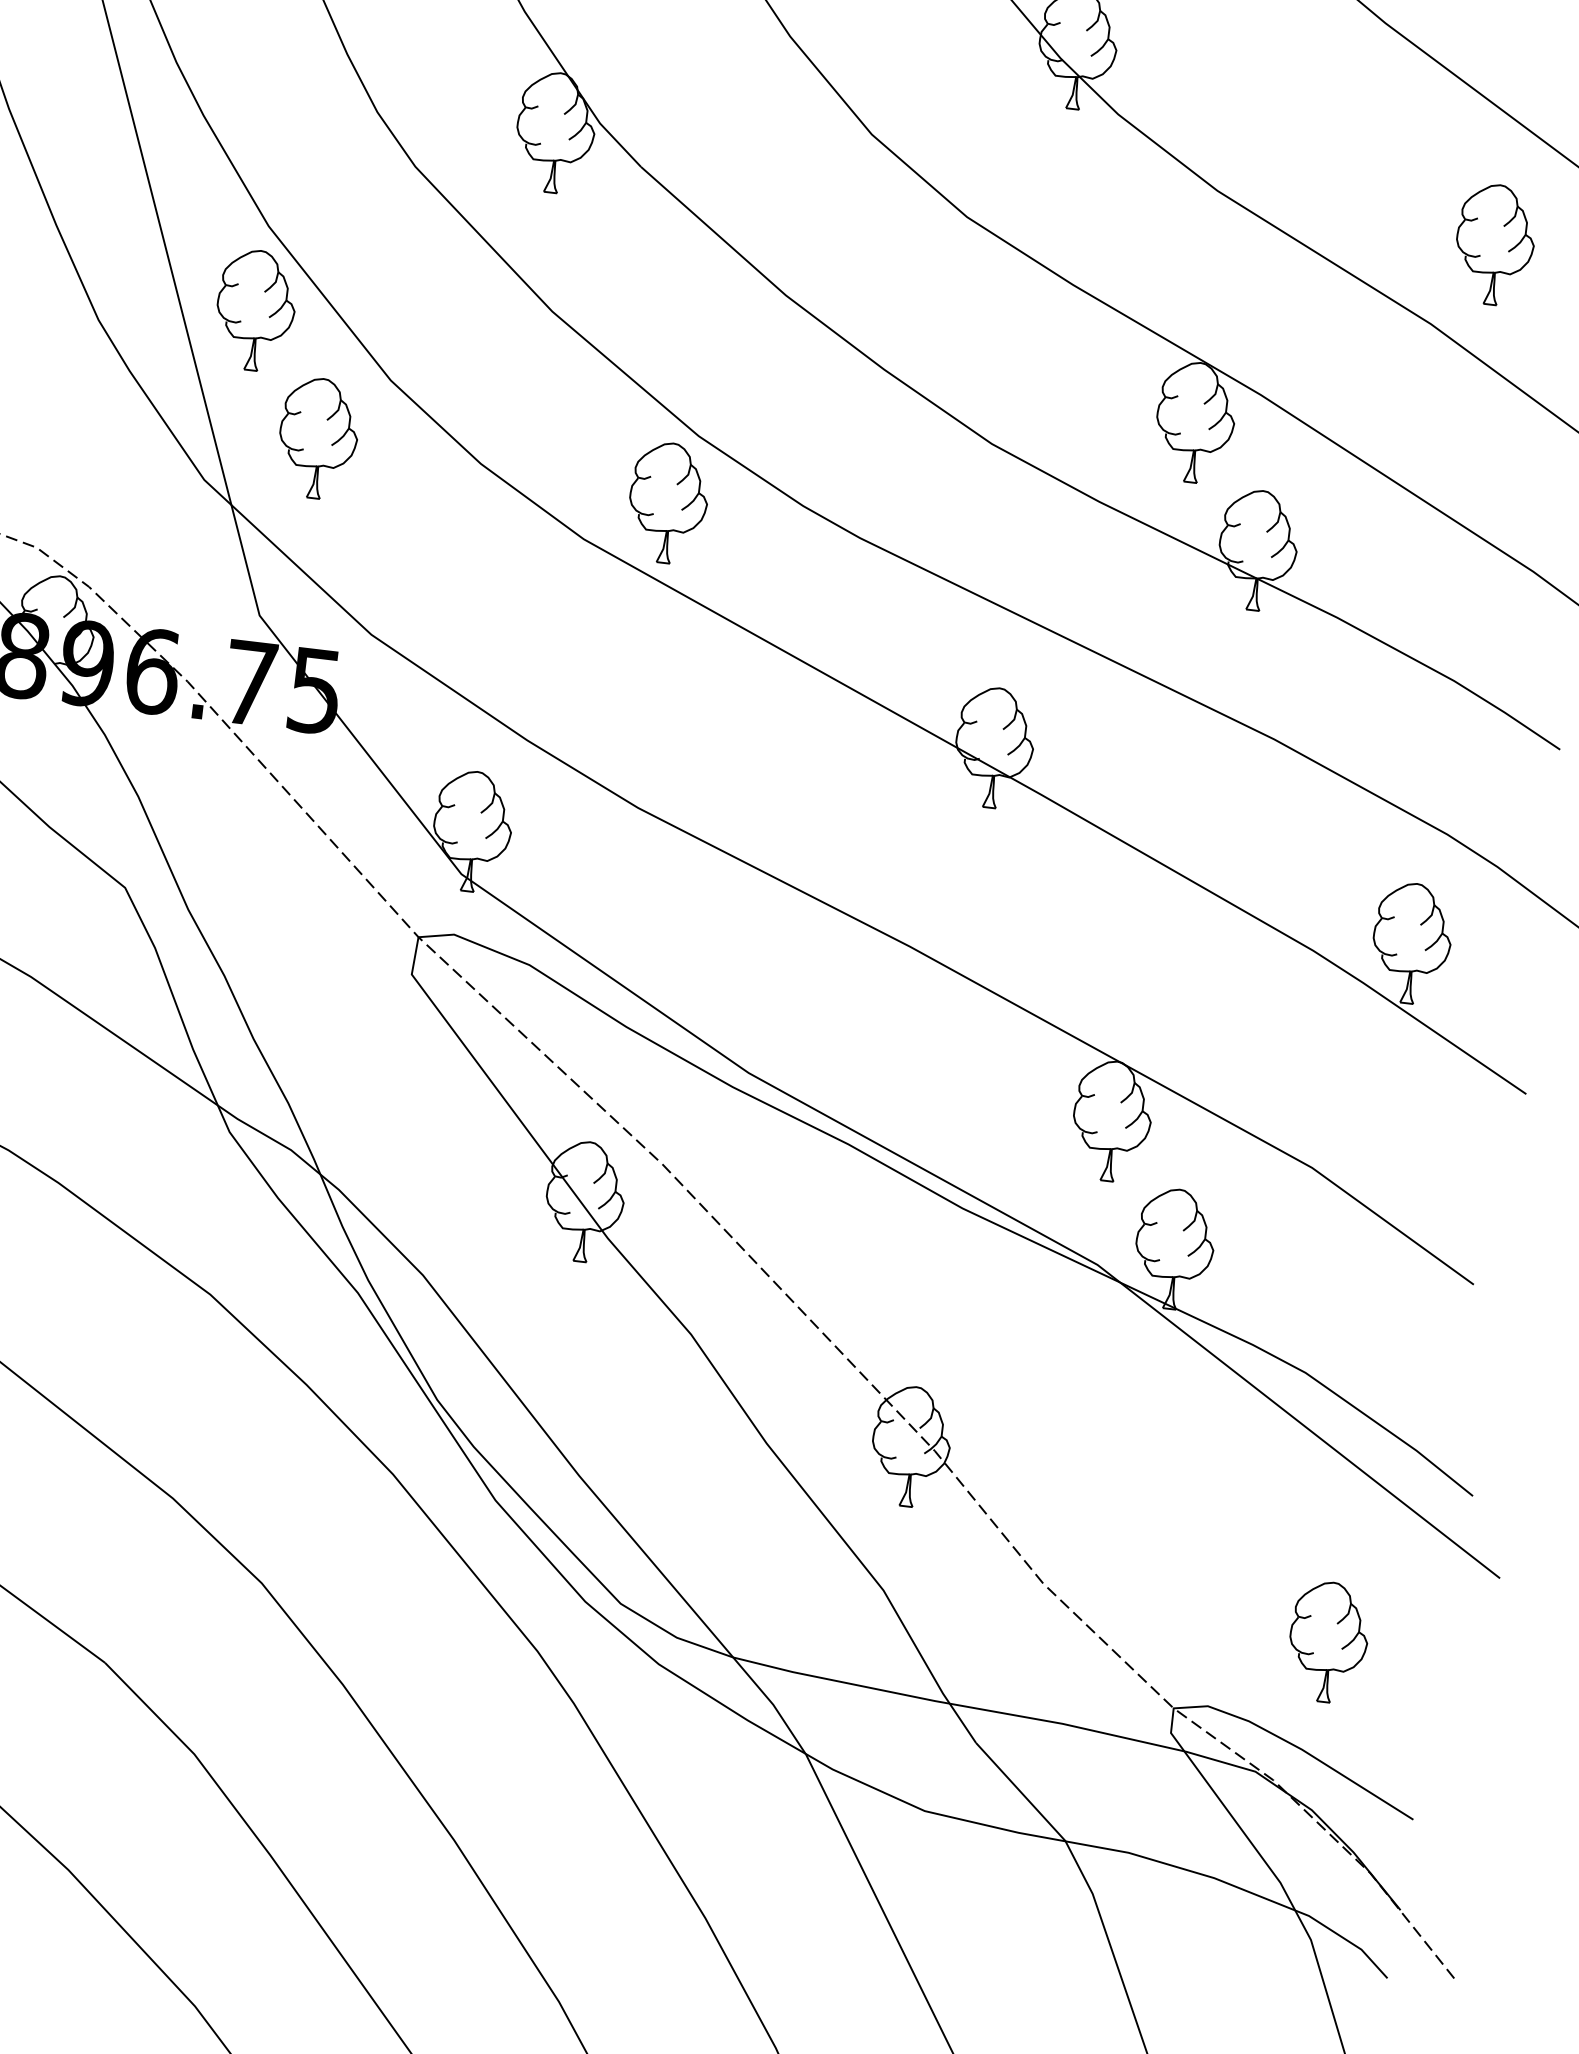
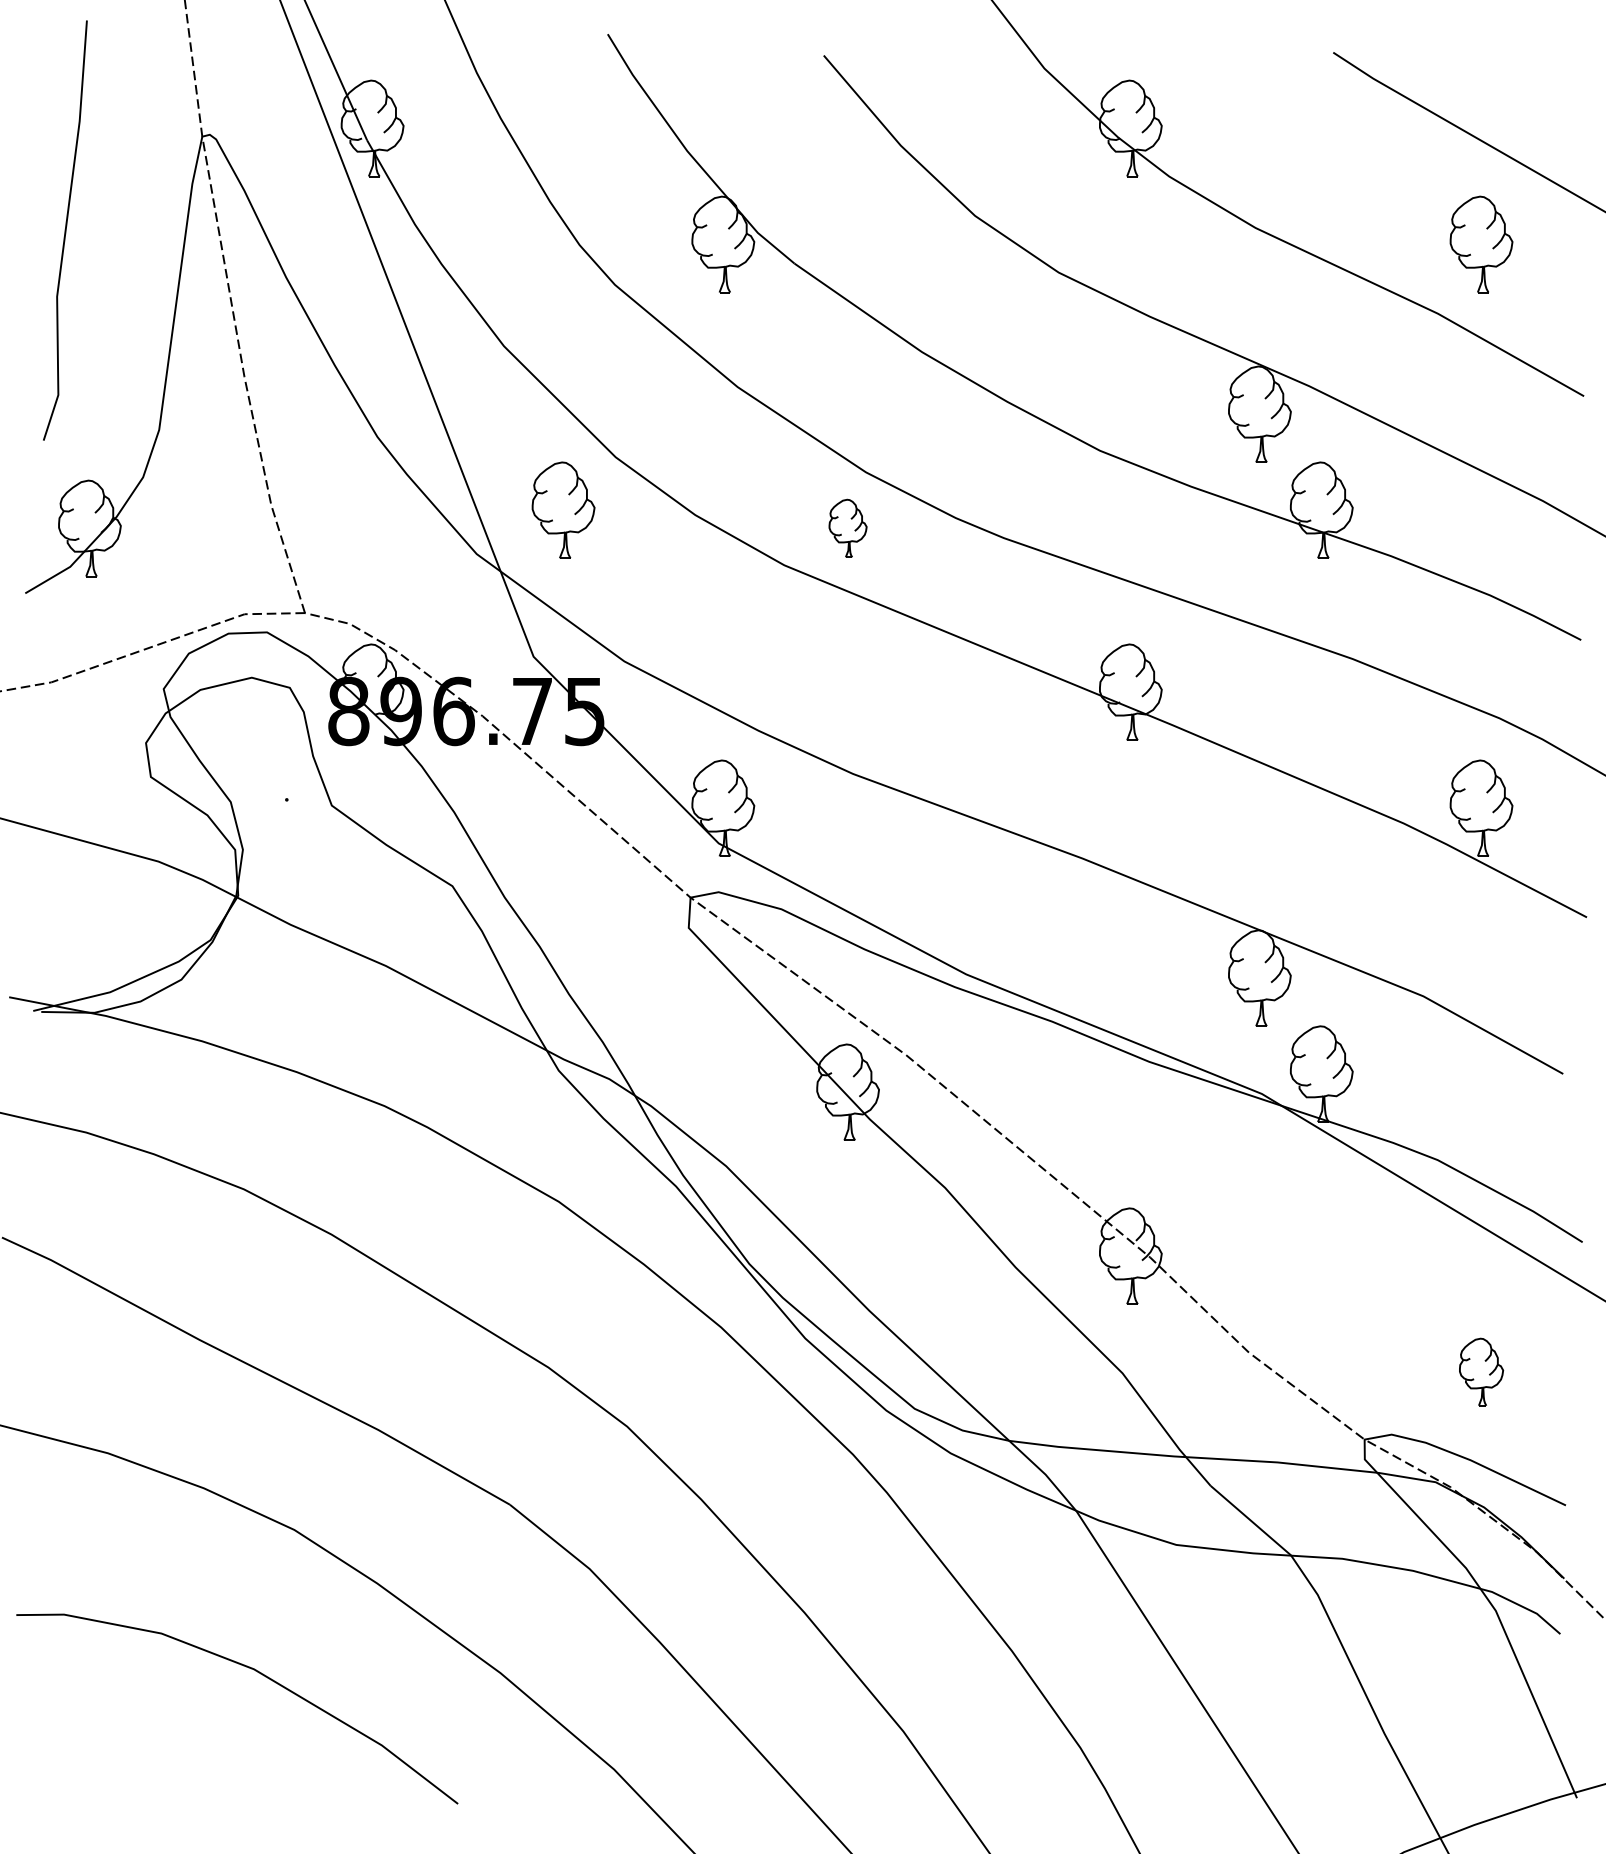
part: (255, 309) -> (501, 413), removed
part: (667, 502) -> (847, 528), size x0.6
part: (1328, 1641) -> (1481, 1371), size x0.7

